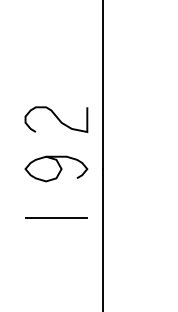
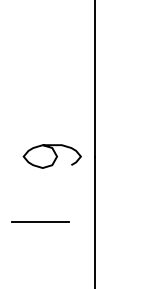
curve: (56, 118) -> (52, 109), removed
line: (56, 217) -> (40, 221), moved

